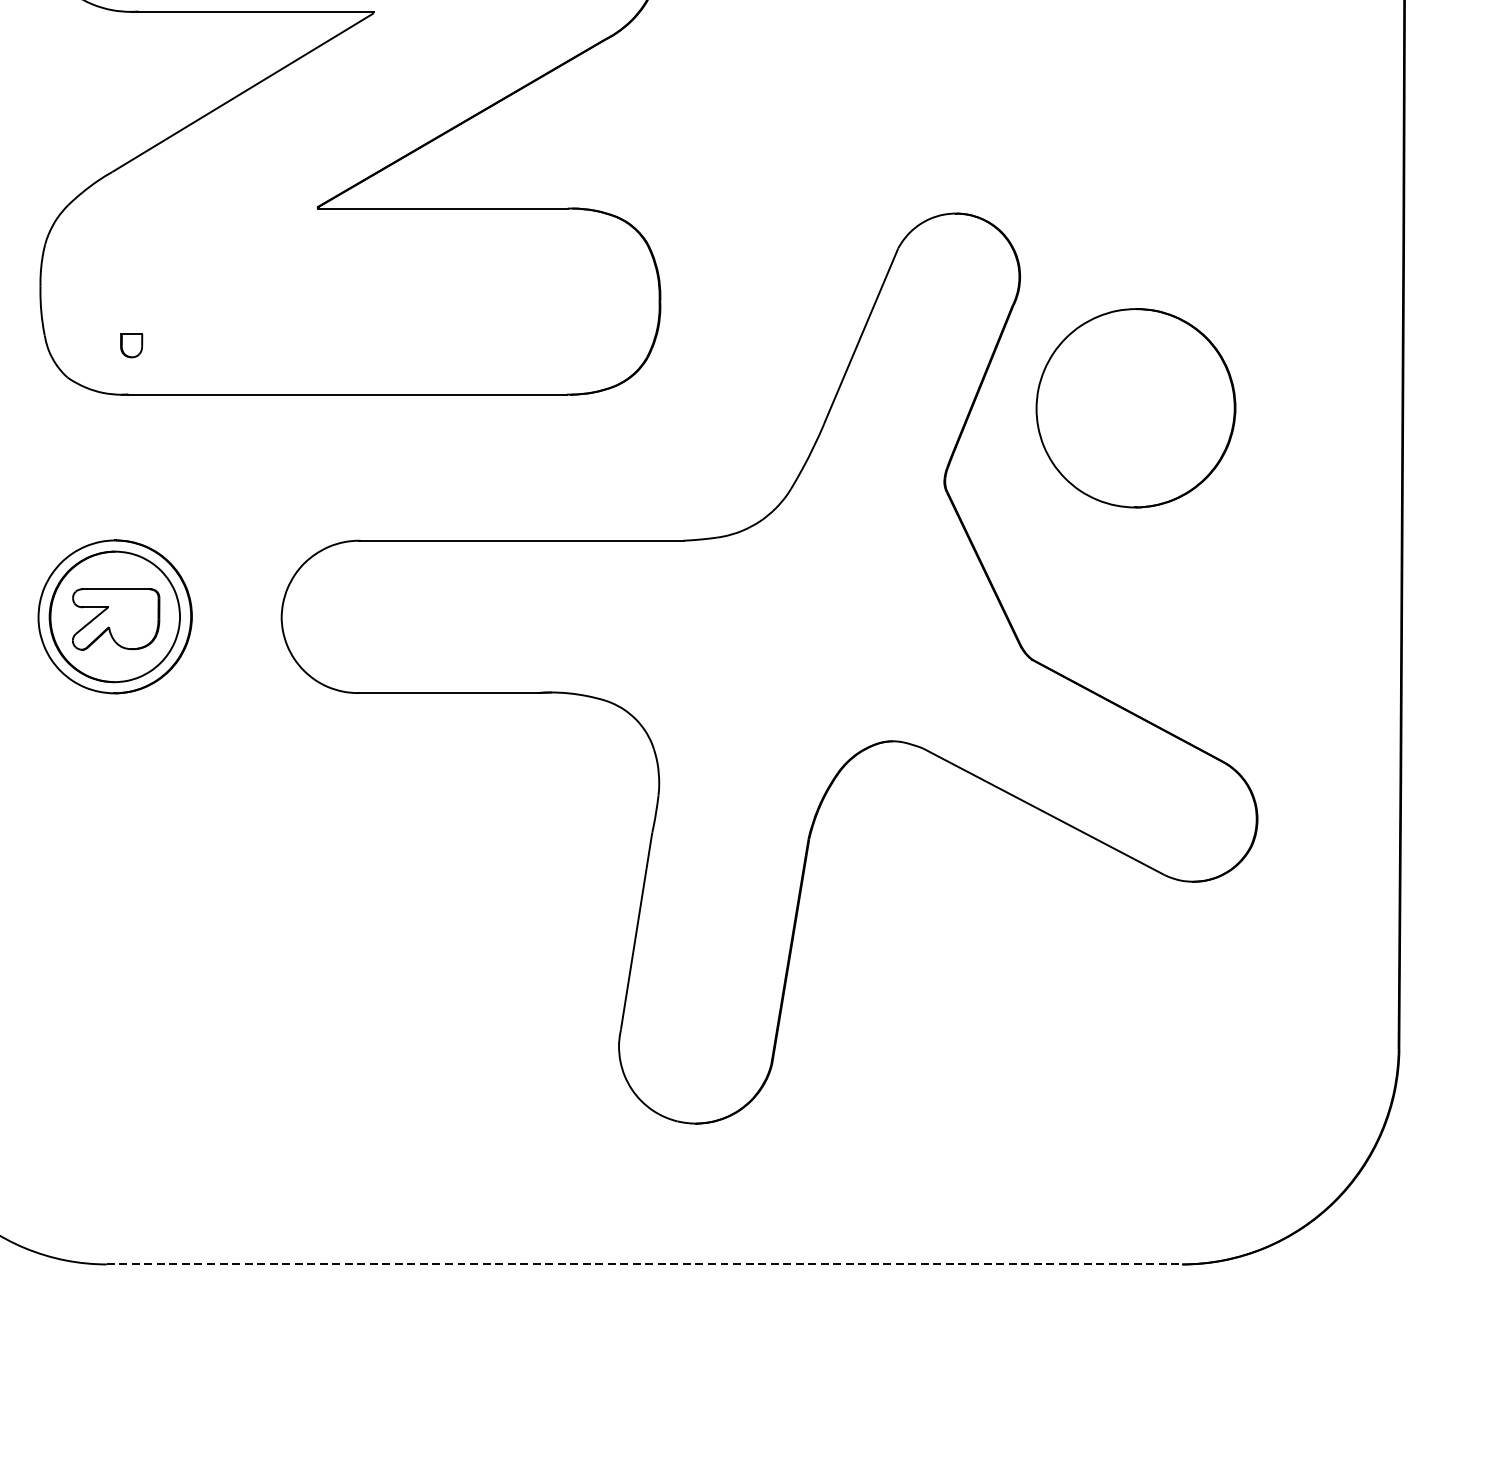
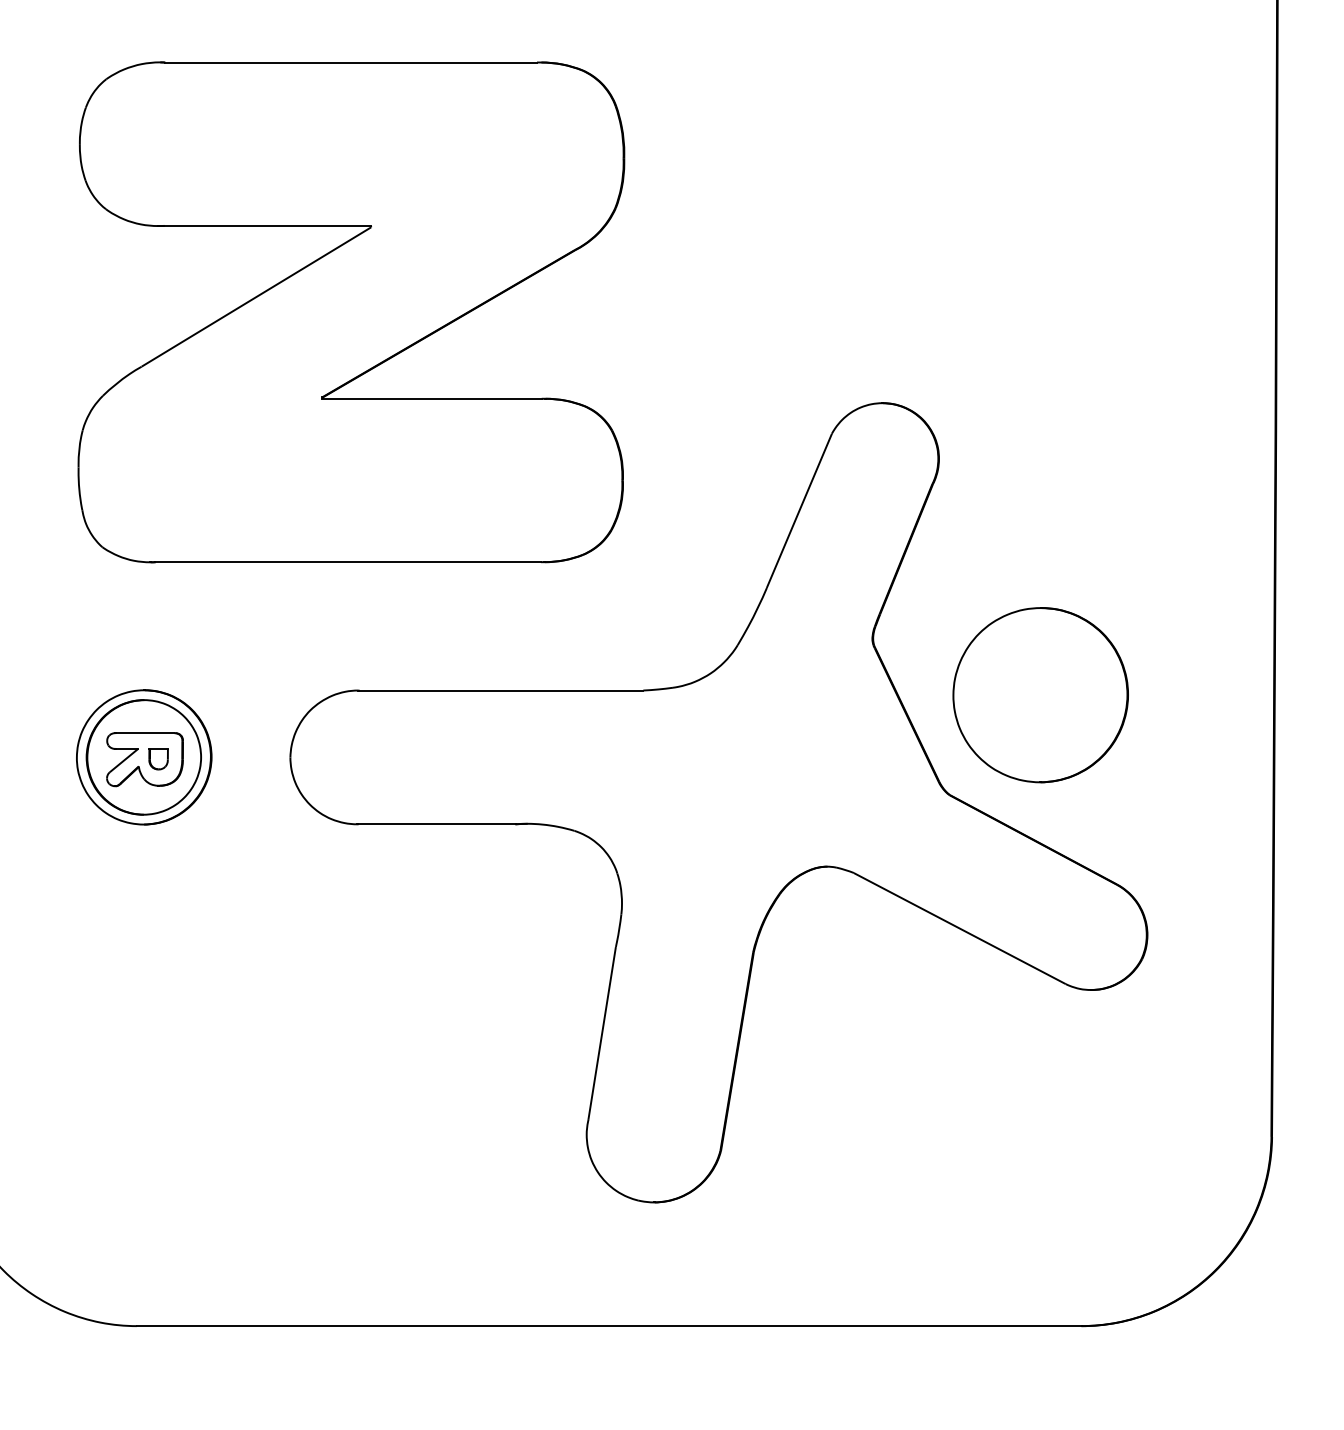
part: (131, 346) -> (158, 759), moved
part: (1135, 408) -> (1040, 695), moved
line: (644, 1264) -> (609, 1326), dashed -> solid

